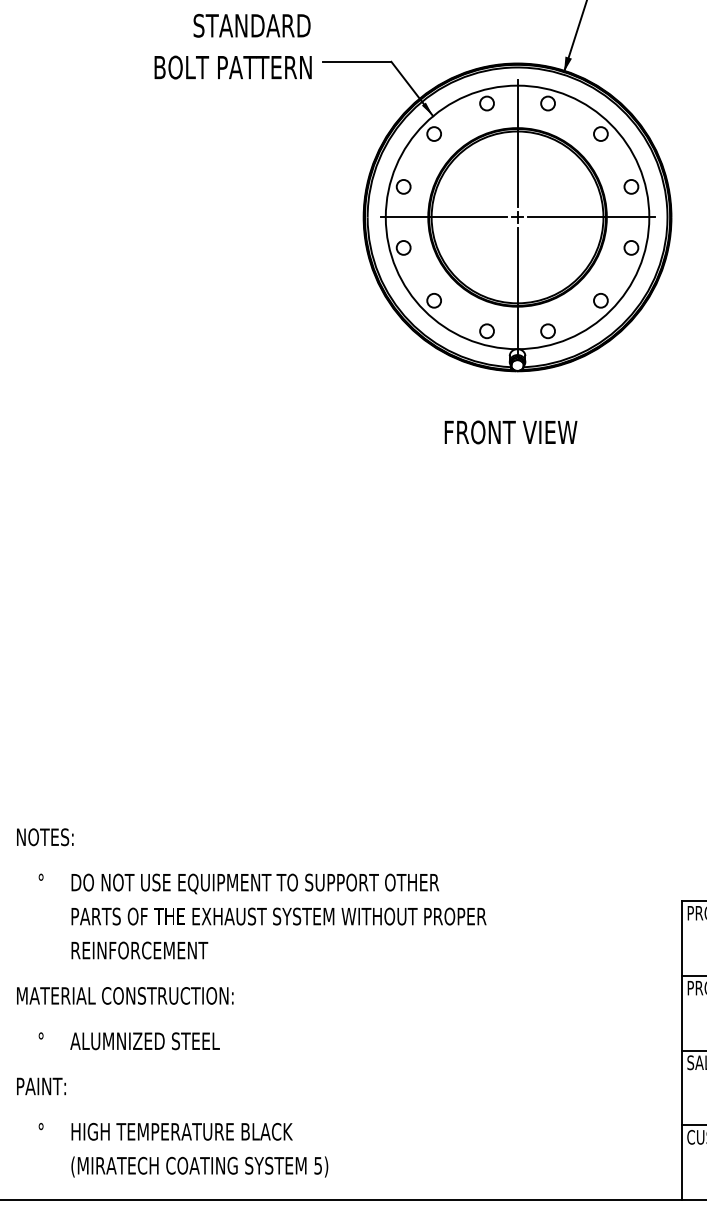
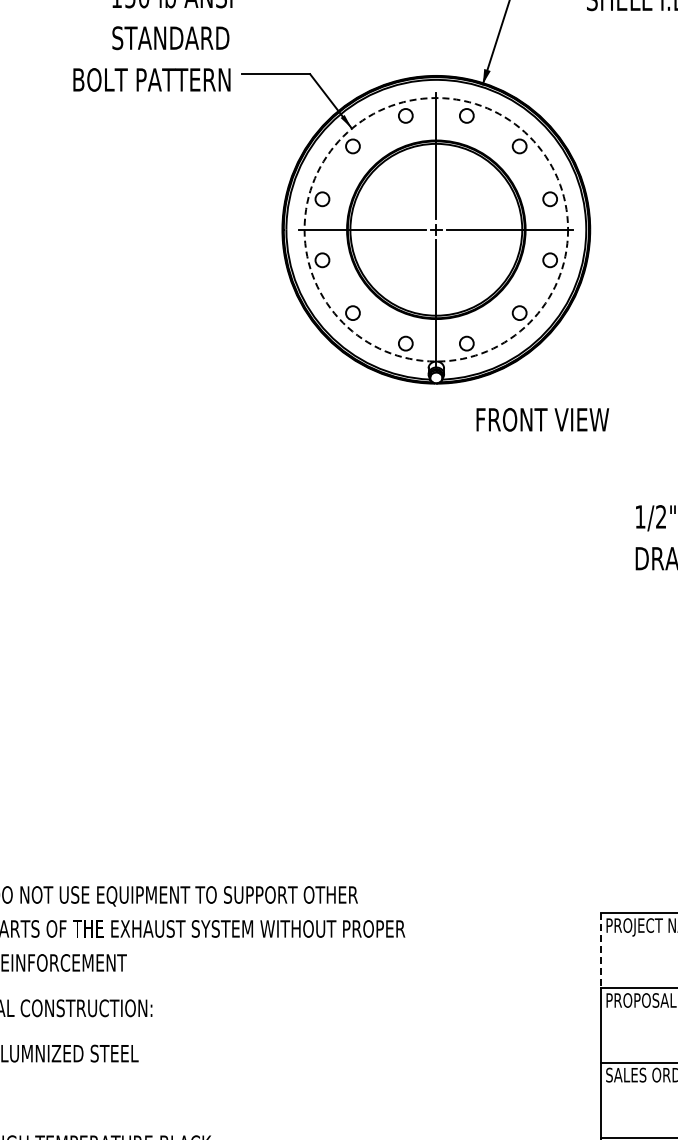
circle: (517, 217) -> (436, 229), solid -> dashed
text: (510, 432) -> (542, 419), moved
line: (681, 938) -> (600, 950), solid -> dashed

